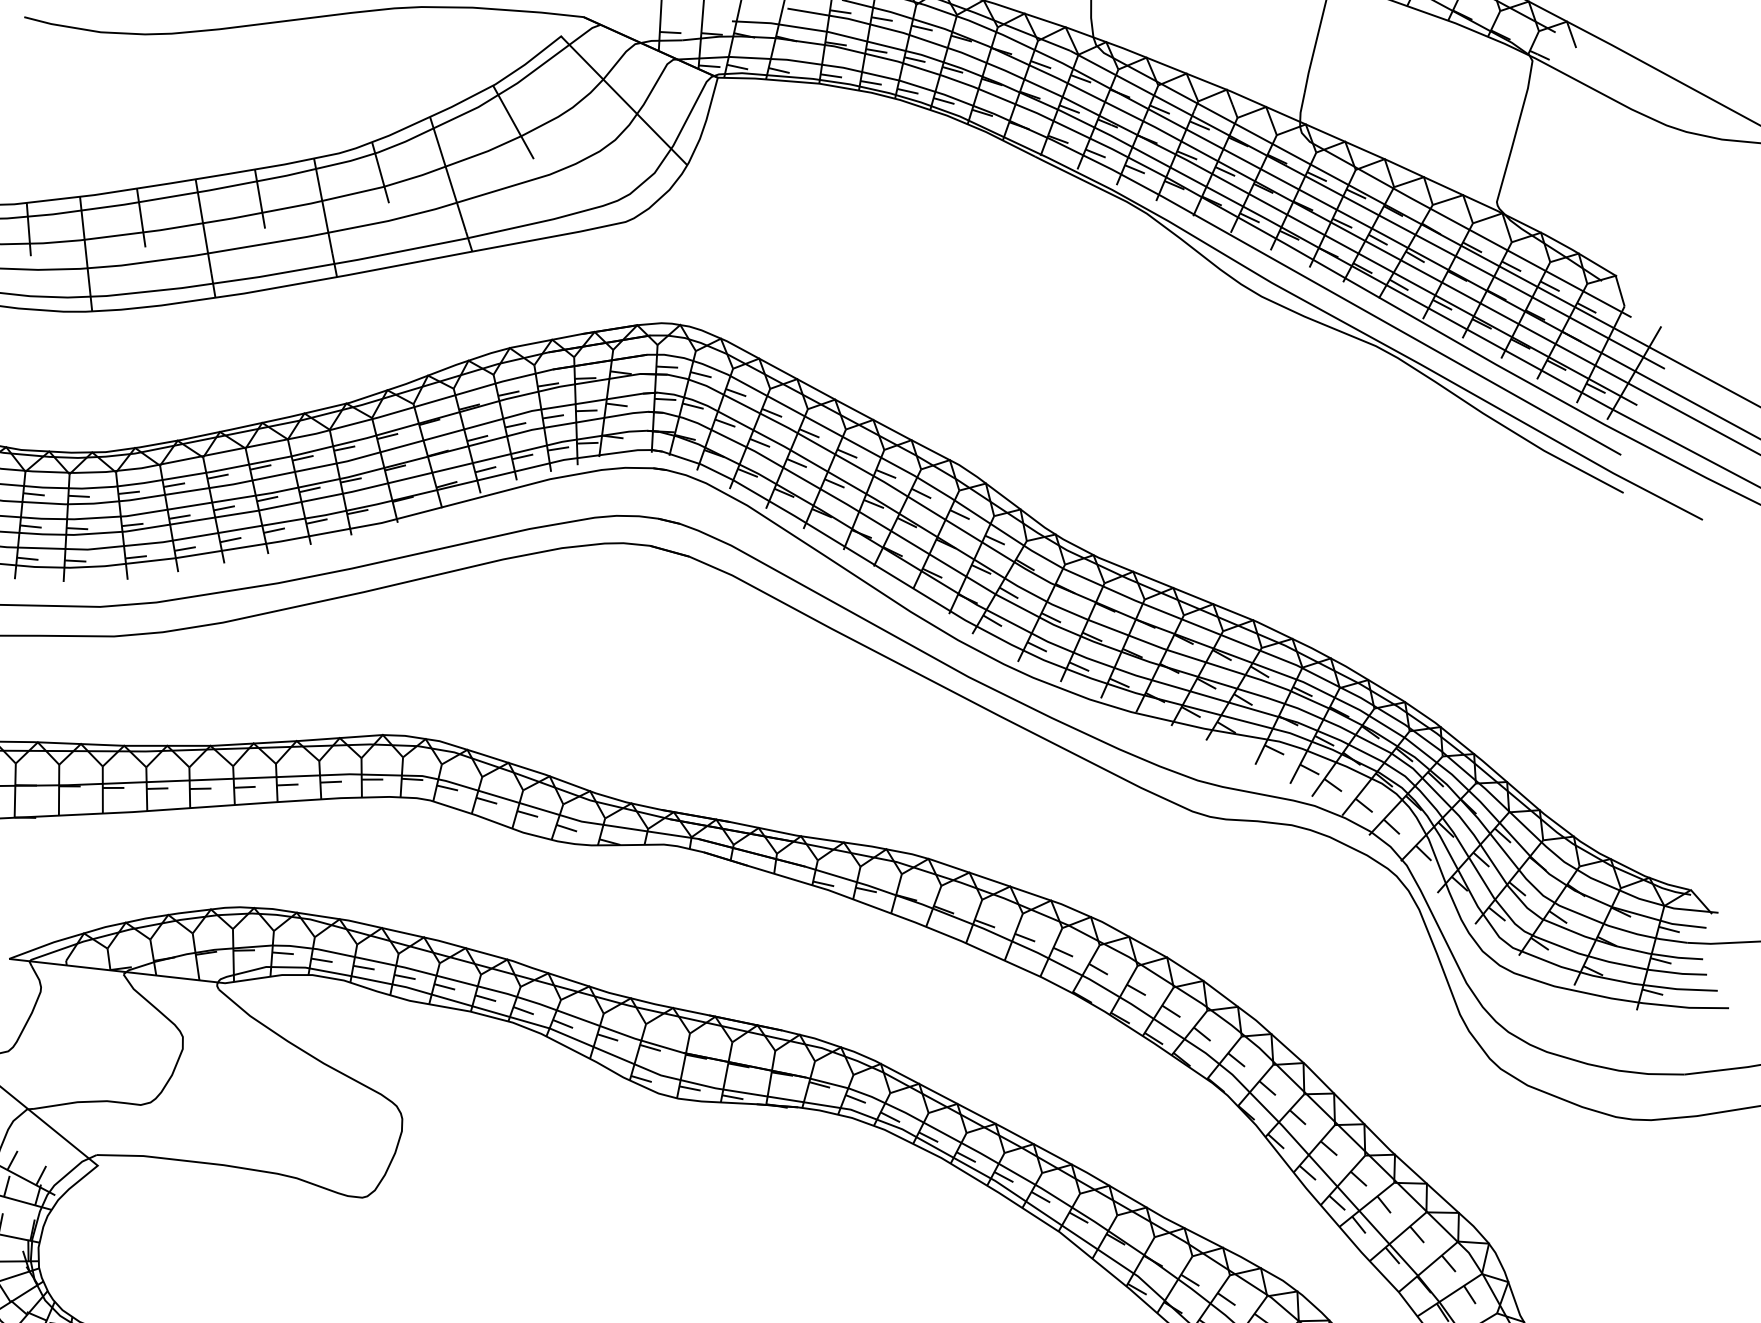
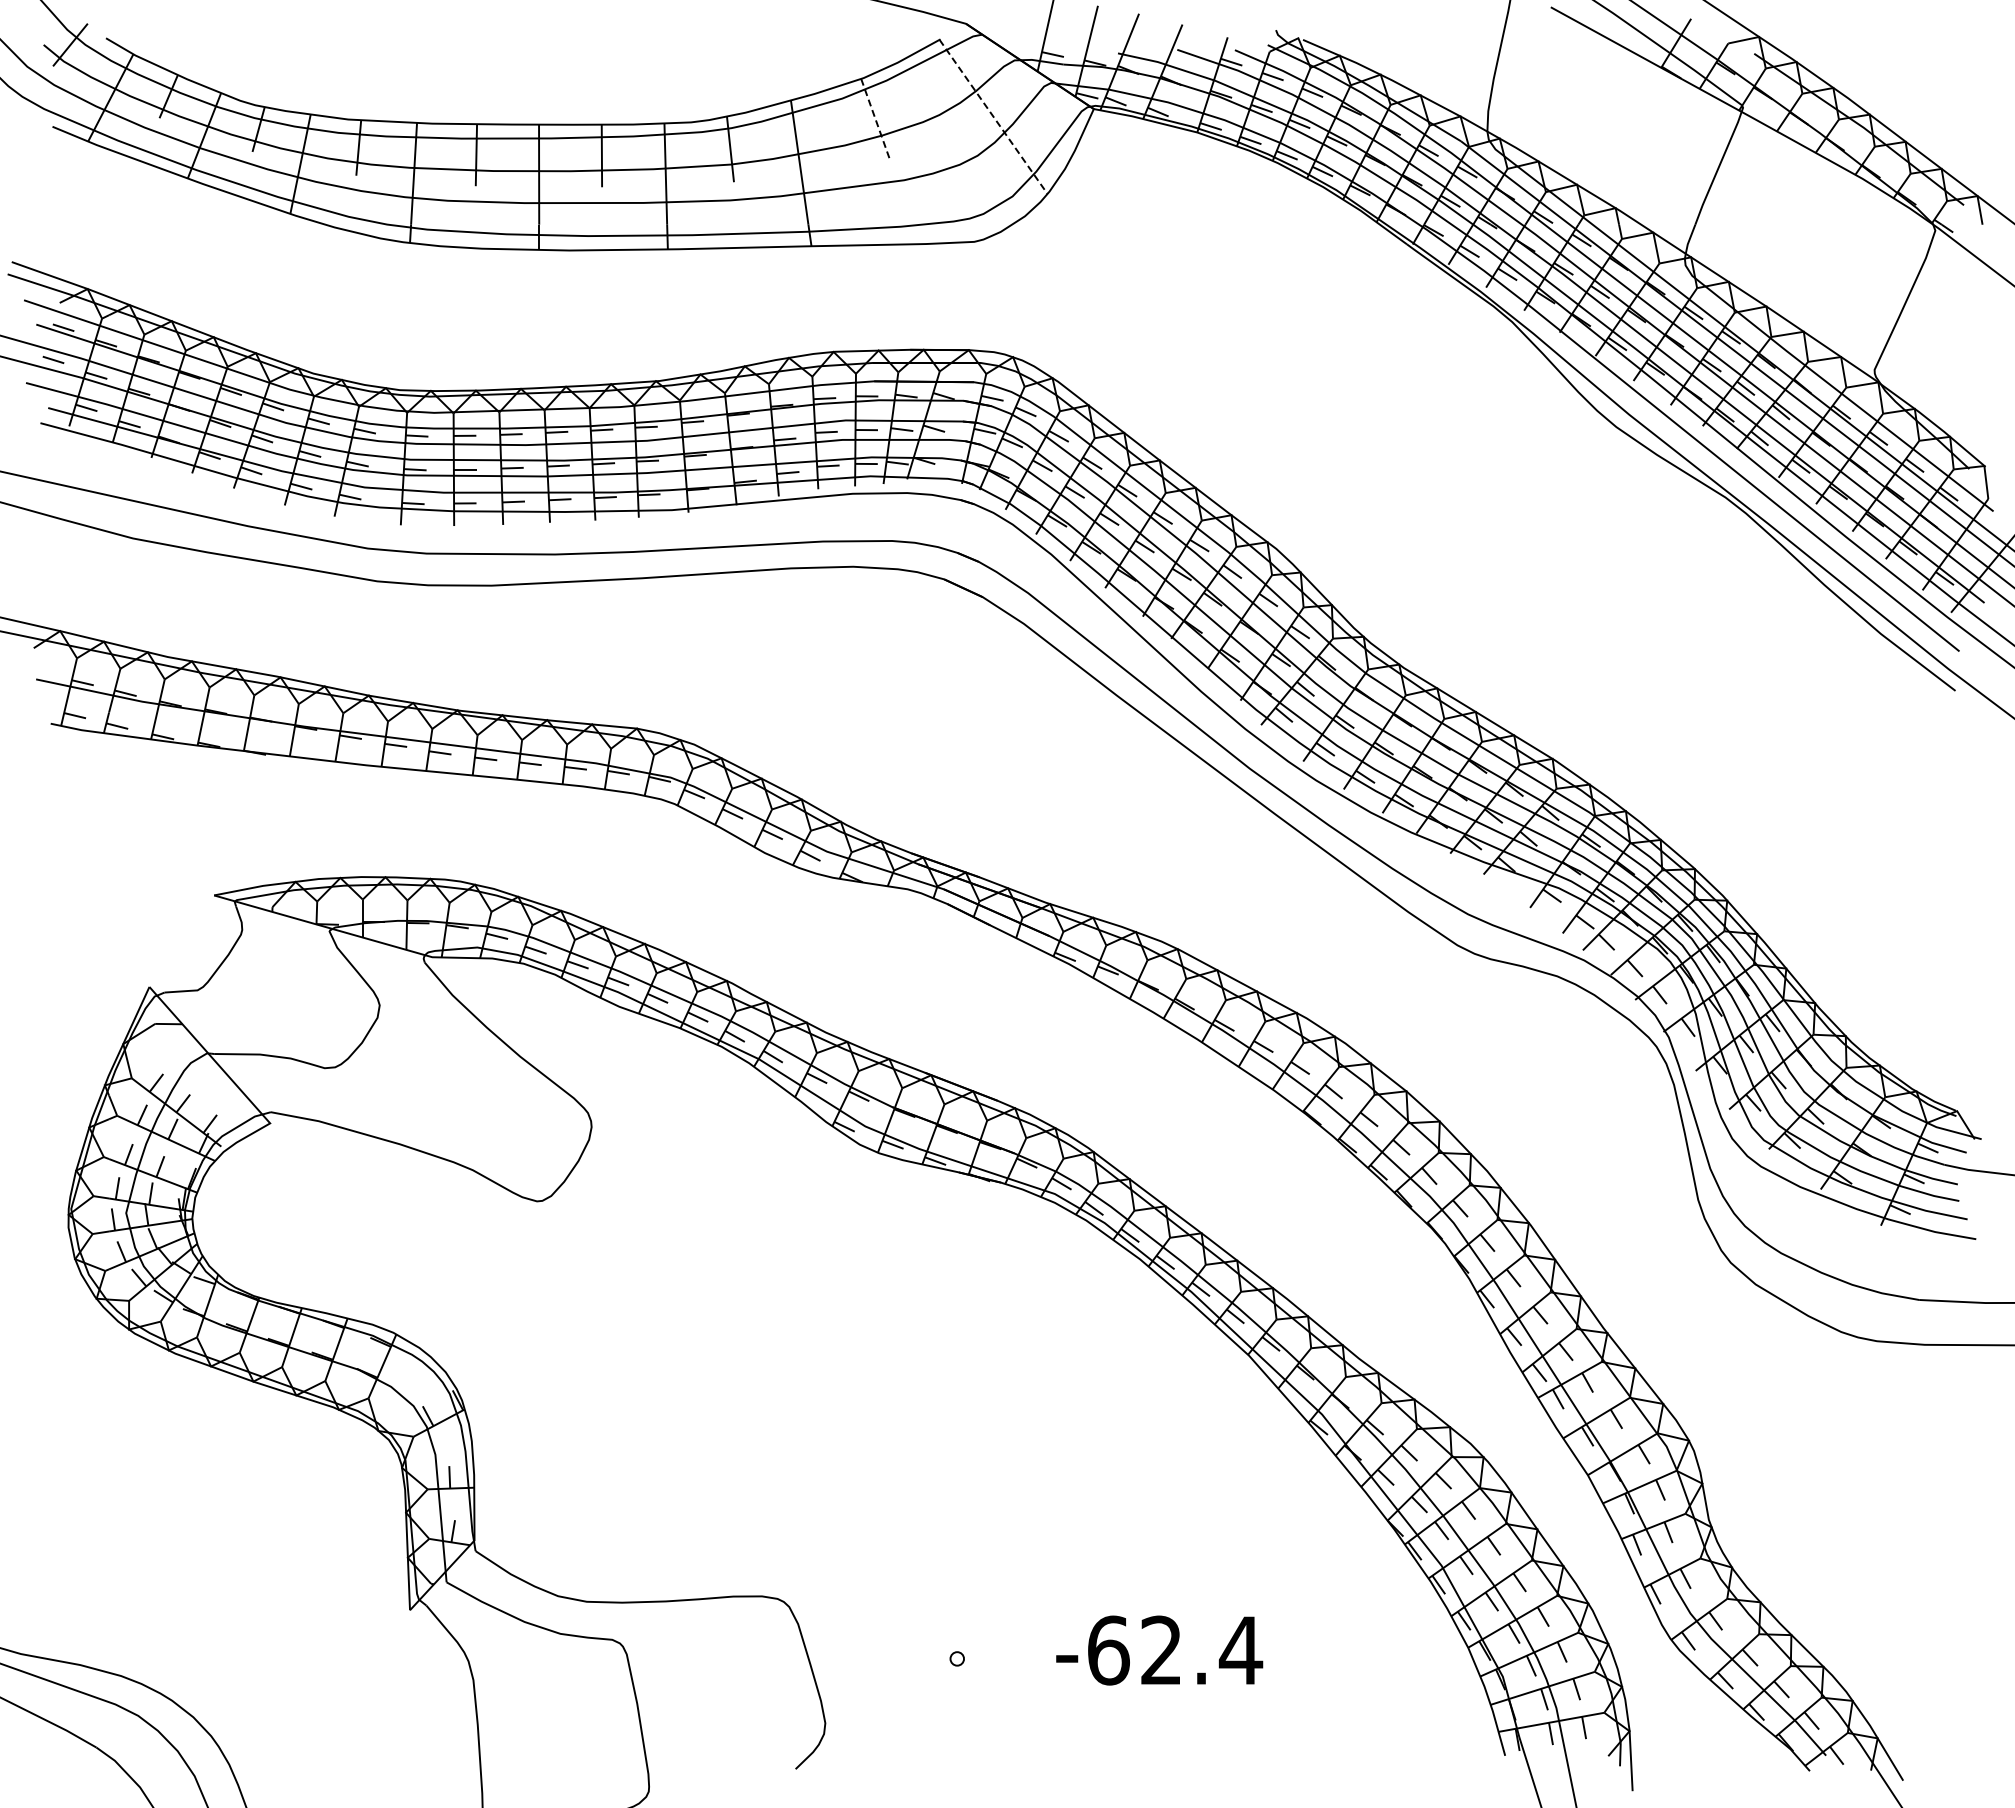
line: (624, 101) -> (993, 117), solid -> dashed
line: (513, 122) -> (875, 120), solid -> dashed

